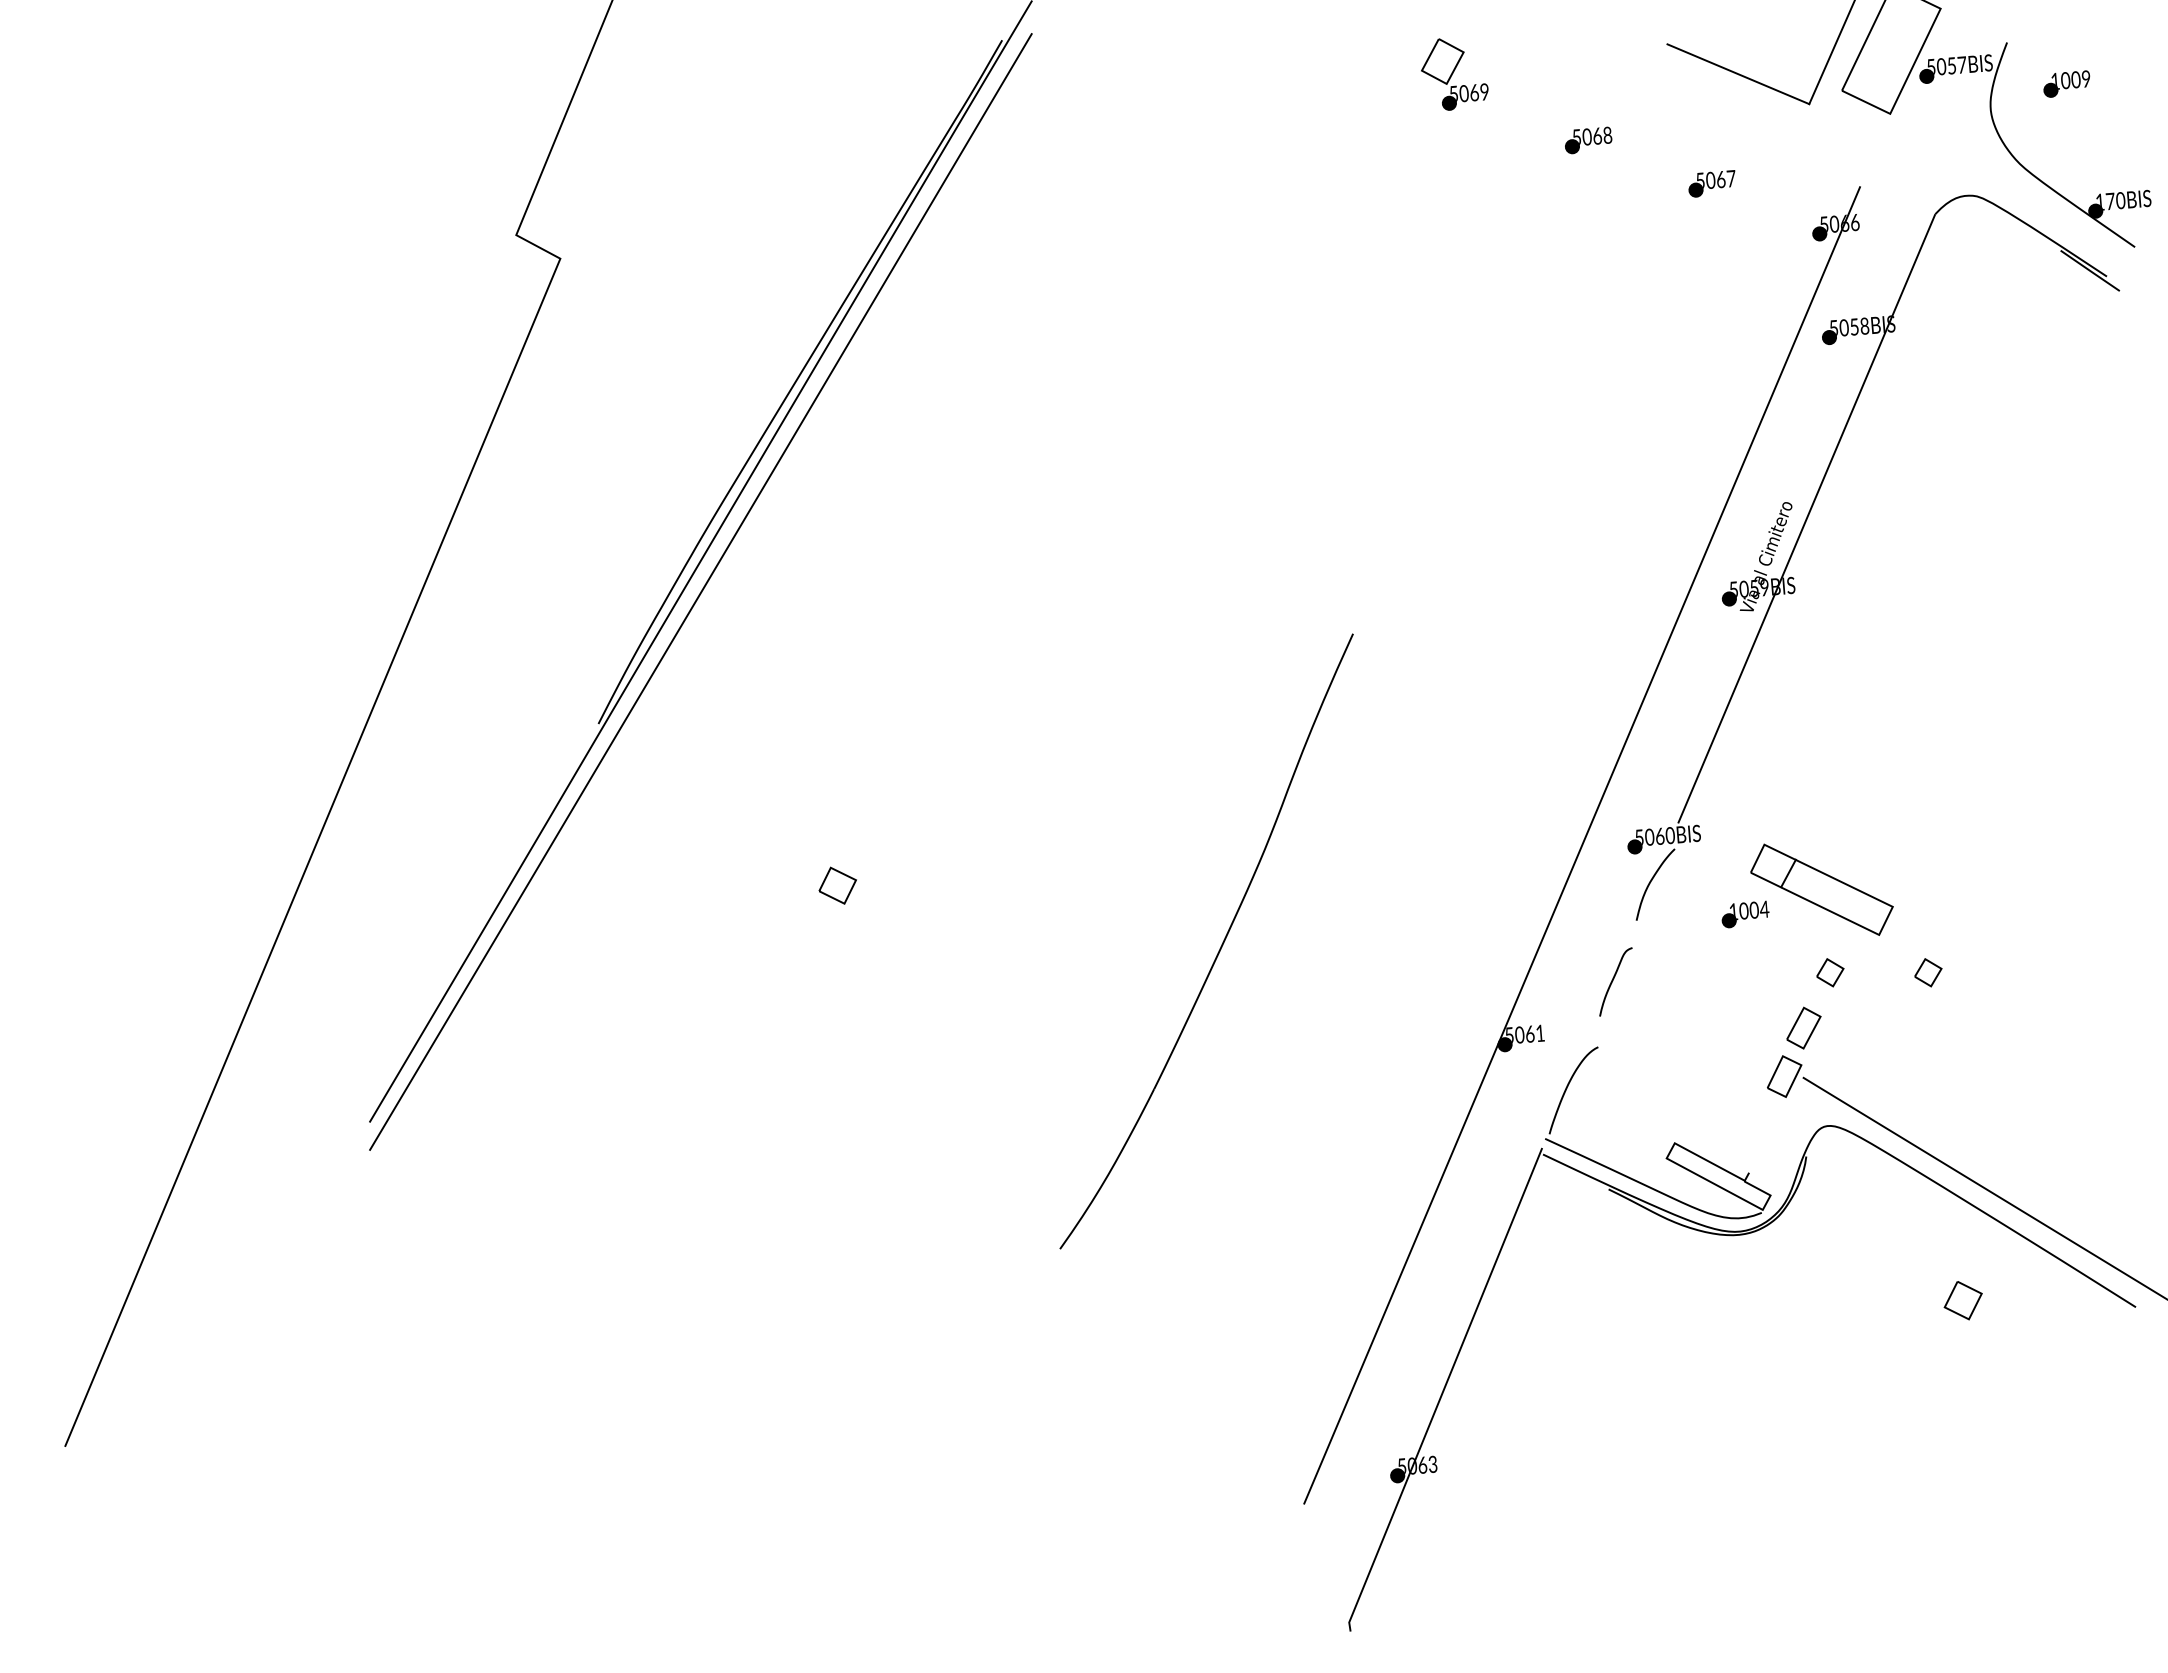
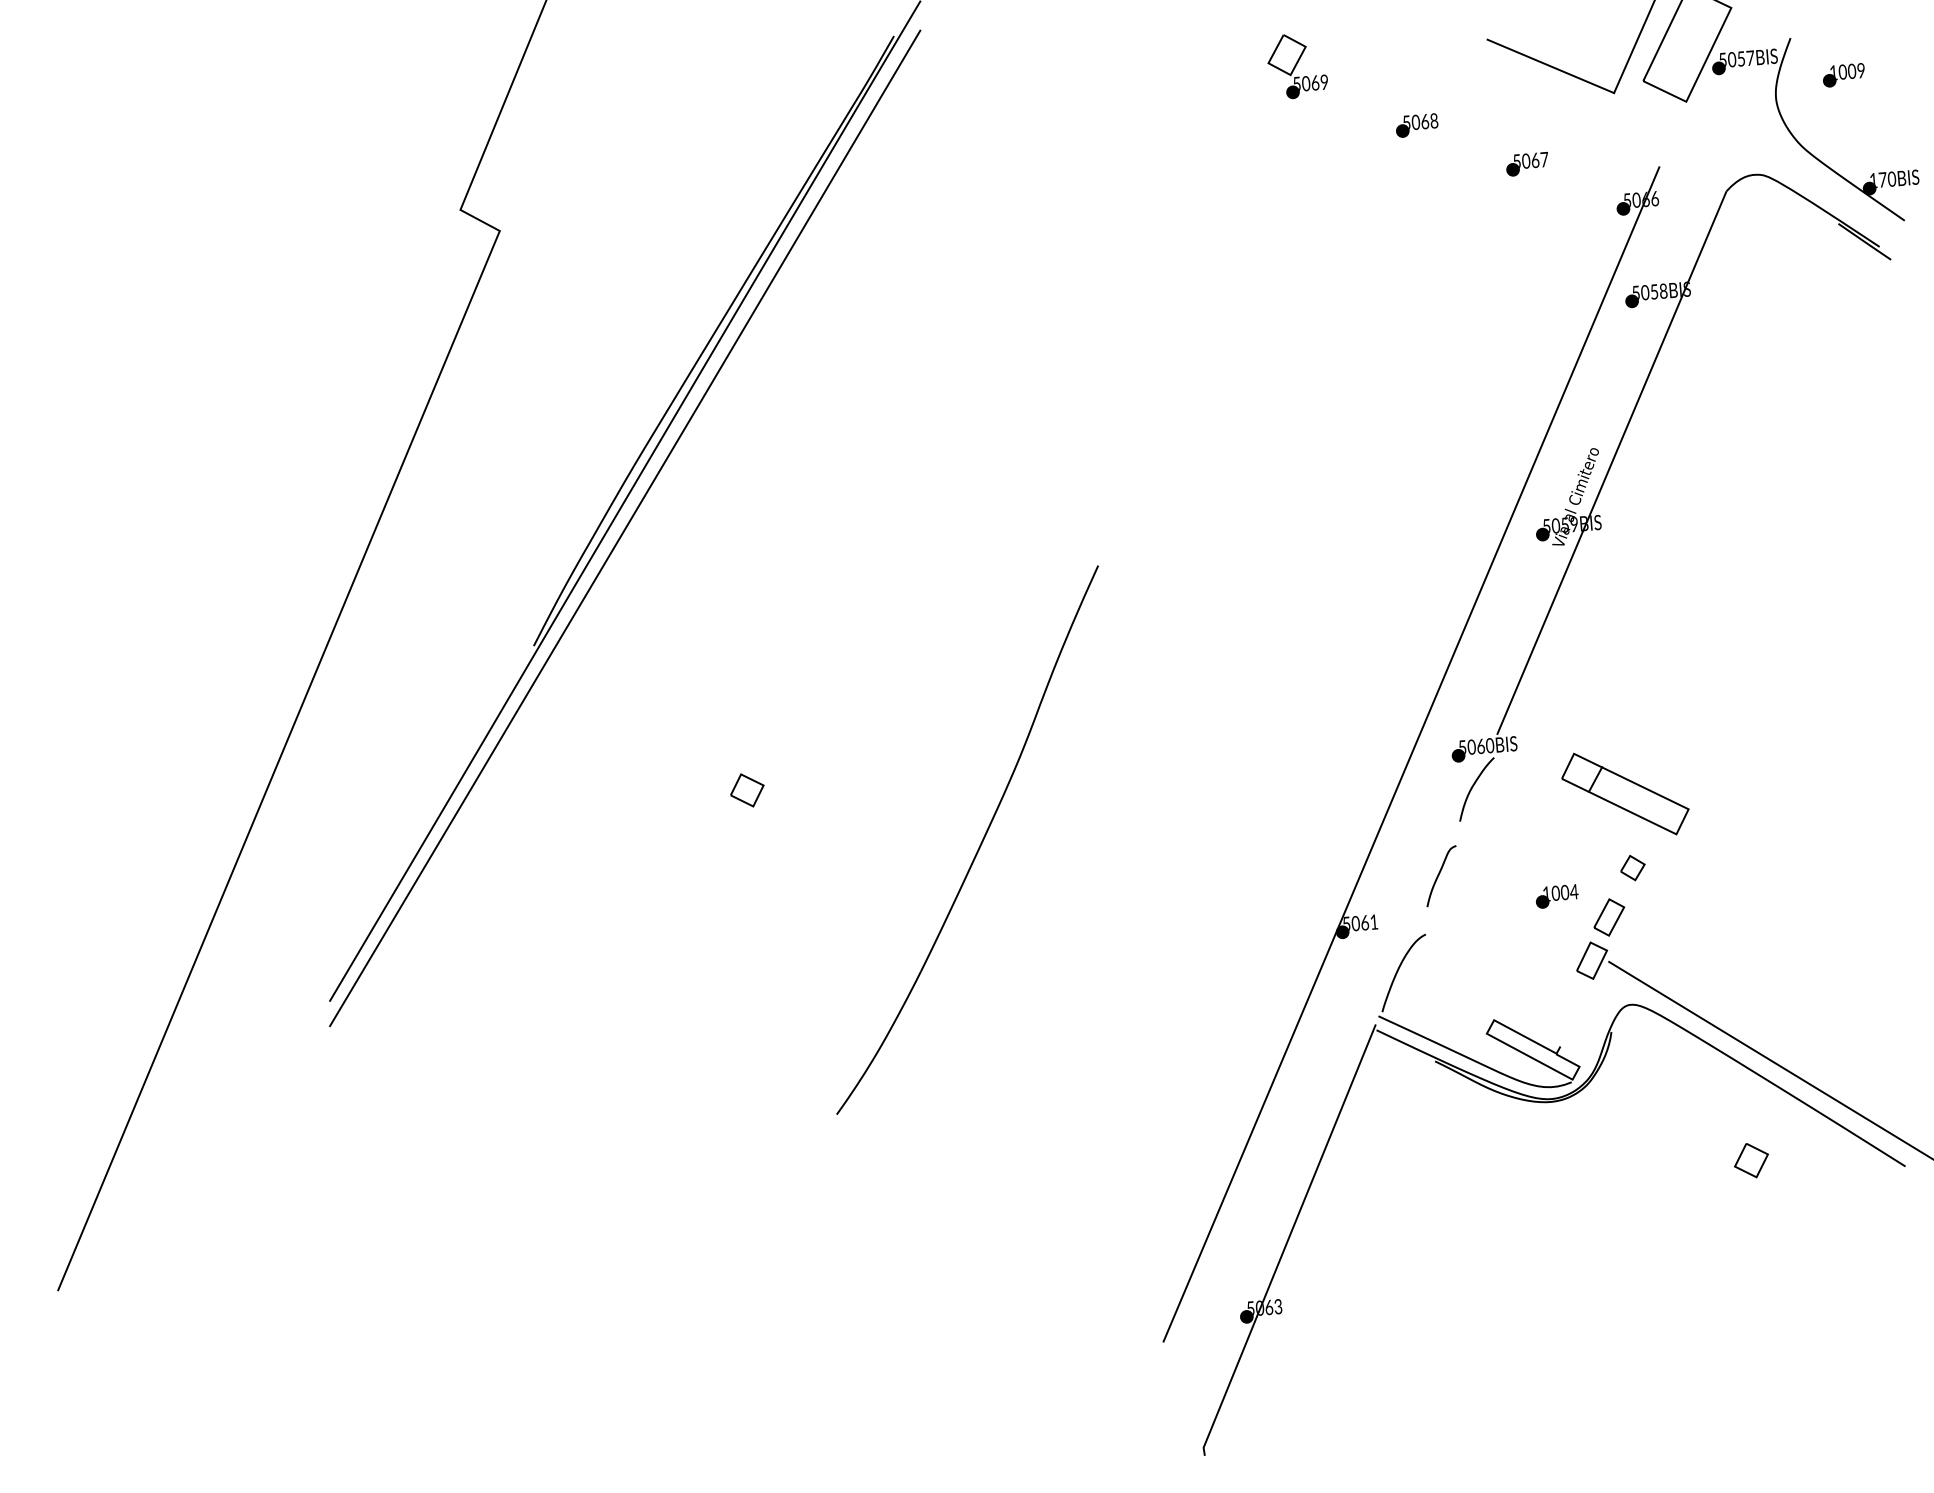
part: (1745, 914) -> (1557, 896), moved
part: (1219, 948) -> (979, 846), moved
part: (1928, 972) -> (1720, 867), removed

